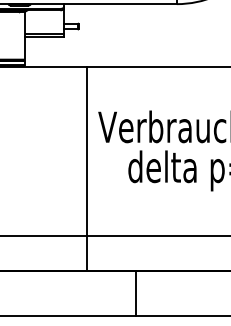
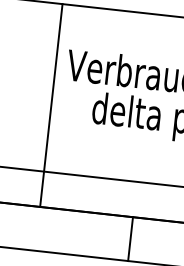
line: (136, 293) -> (130, 239), moved

